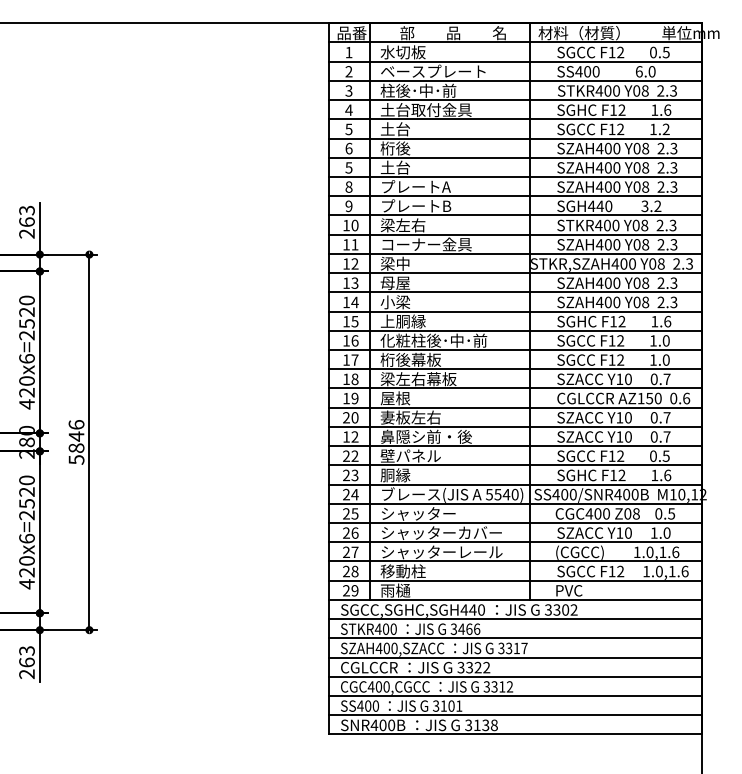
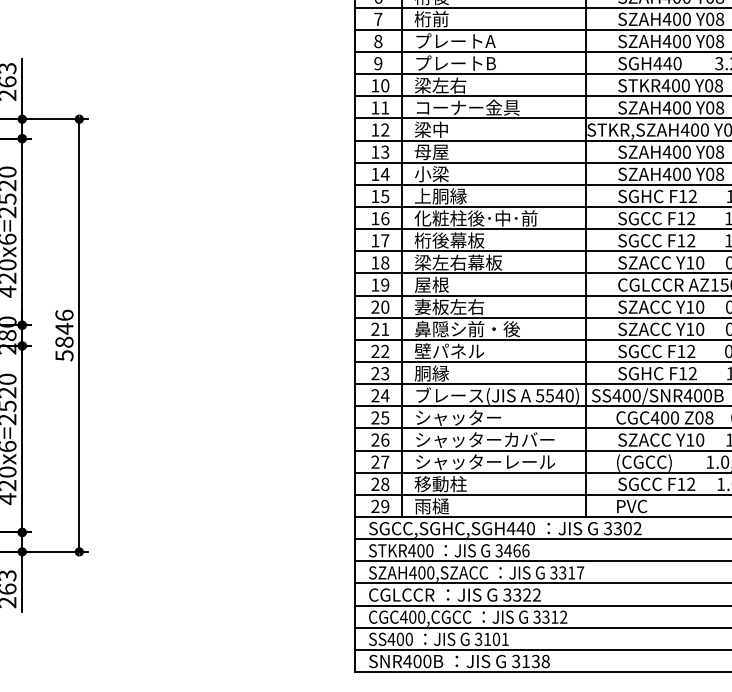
text: (348, 167) -> (377, 18), 5 -> 7
text: (395, 167) -> (431, 18), 土台 -> 桁前
text: (350, 436) -> (380, 328), 12 -> 21

